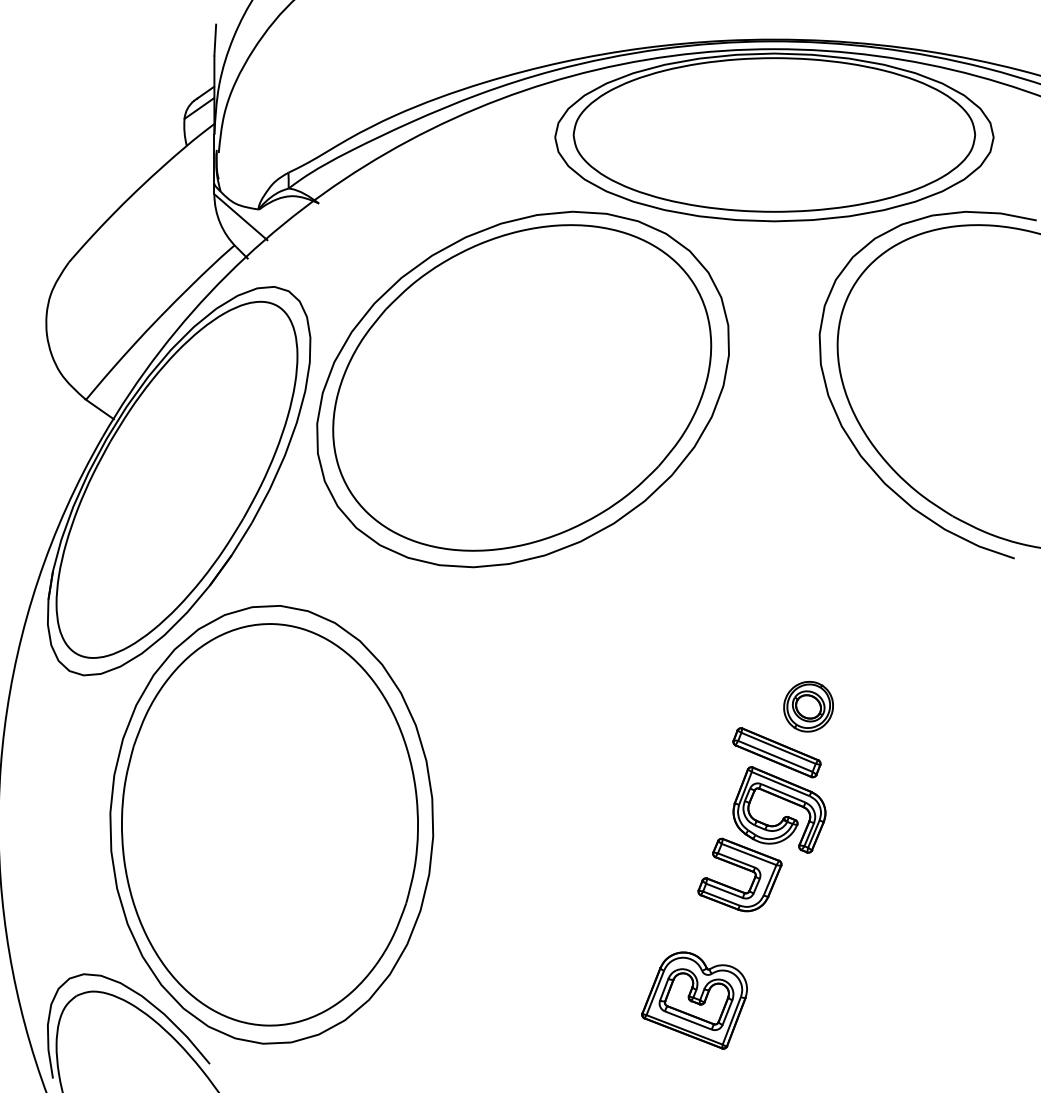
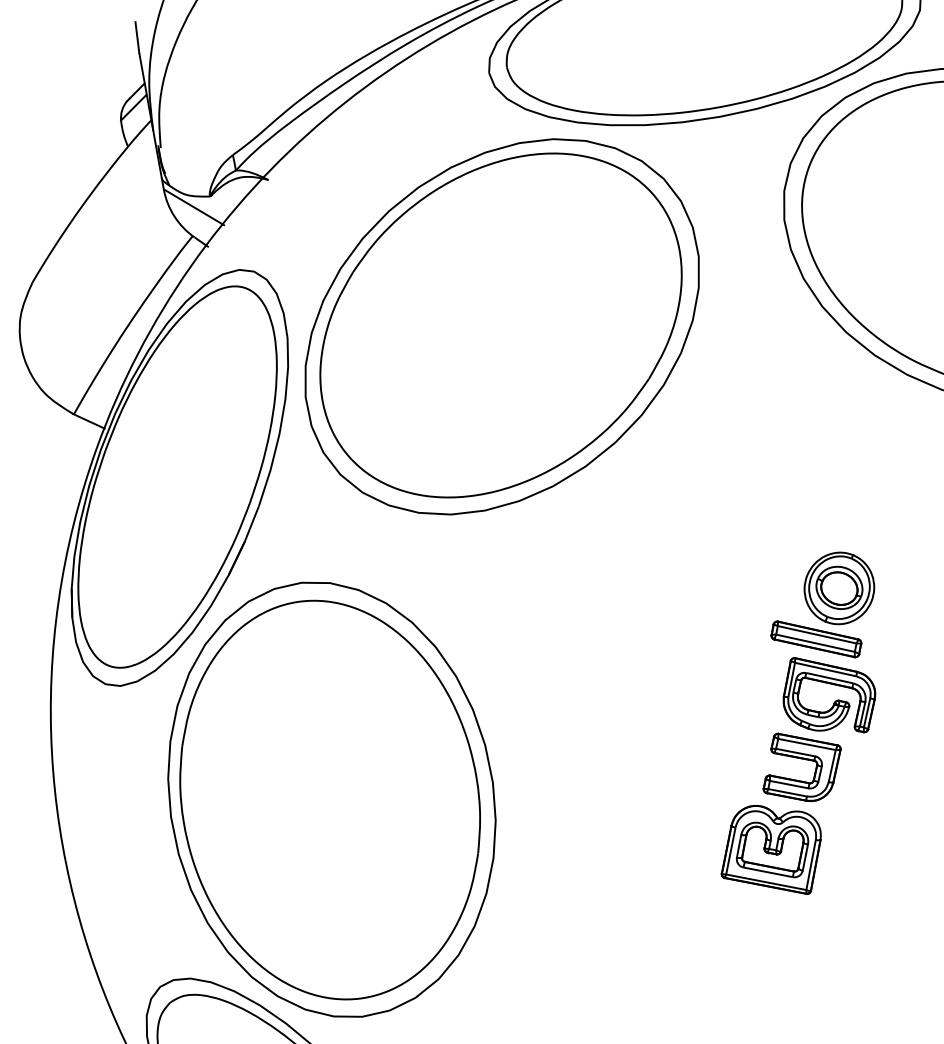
part: (808, 706) -> (839, 588), size x1.43
part: (694, 1000) -> (770, 851), moved

